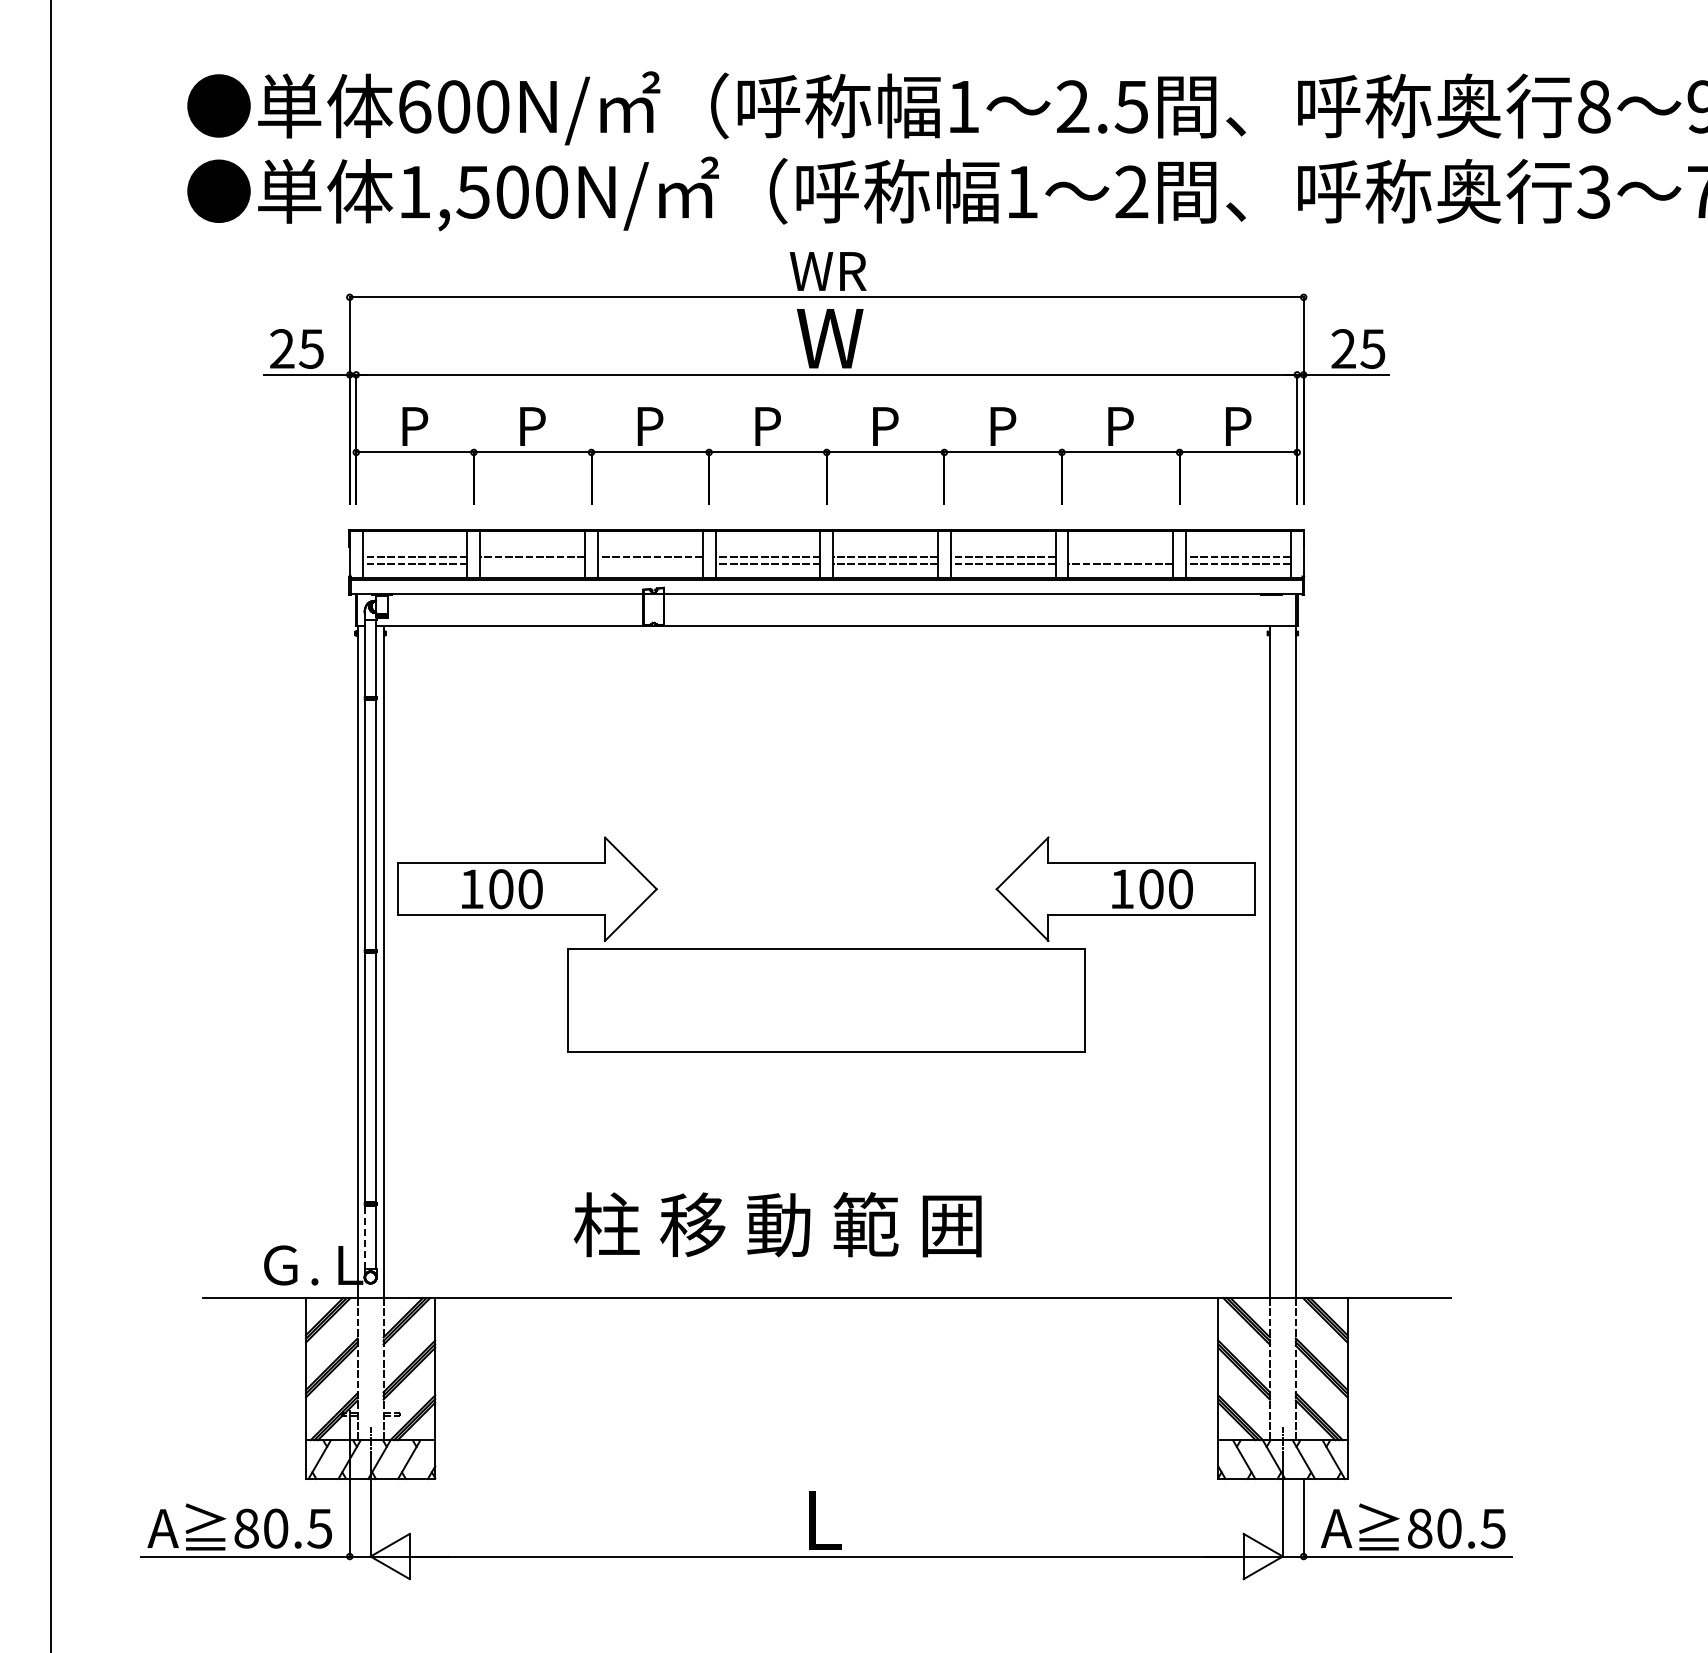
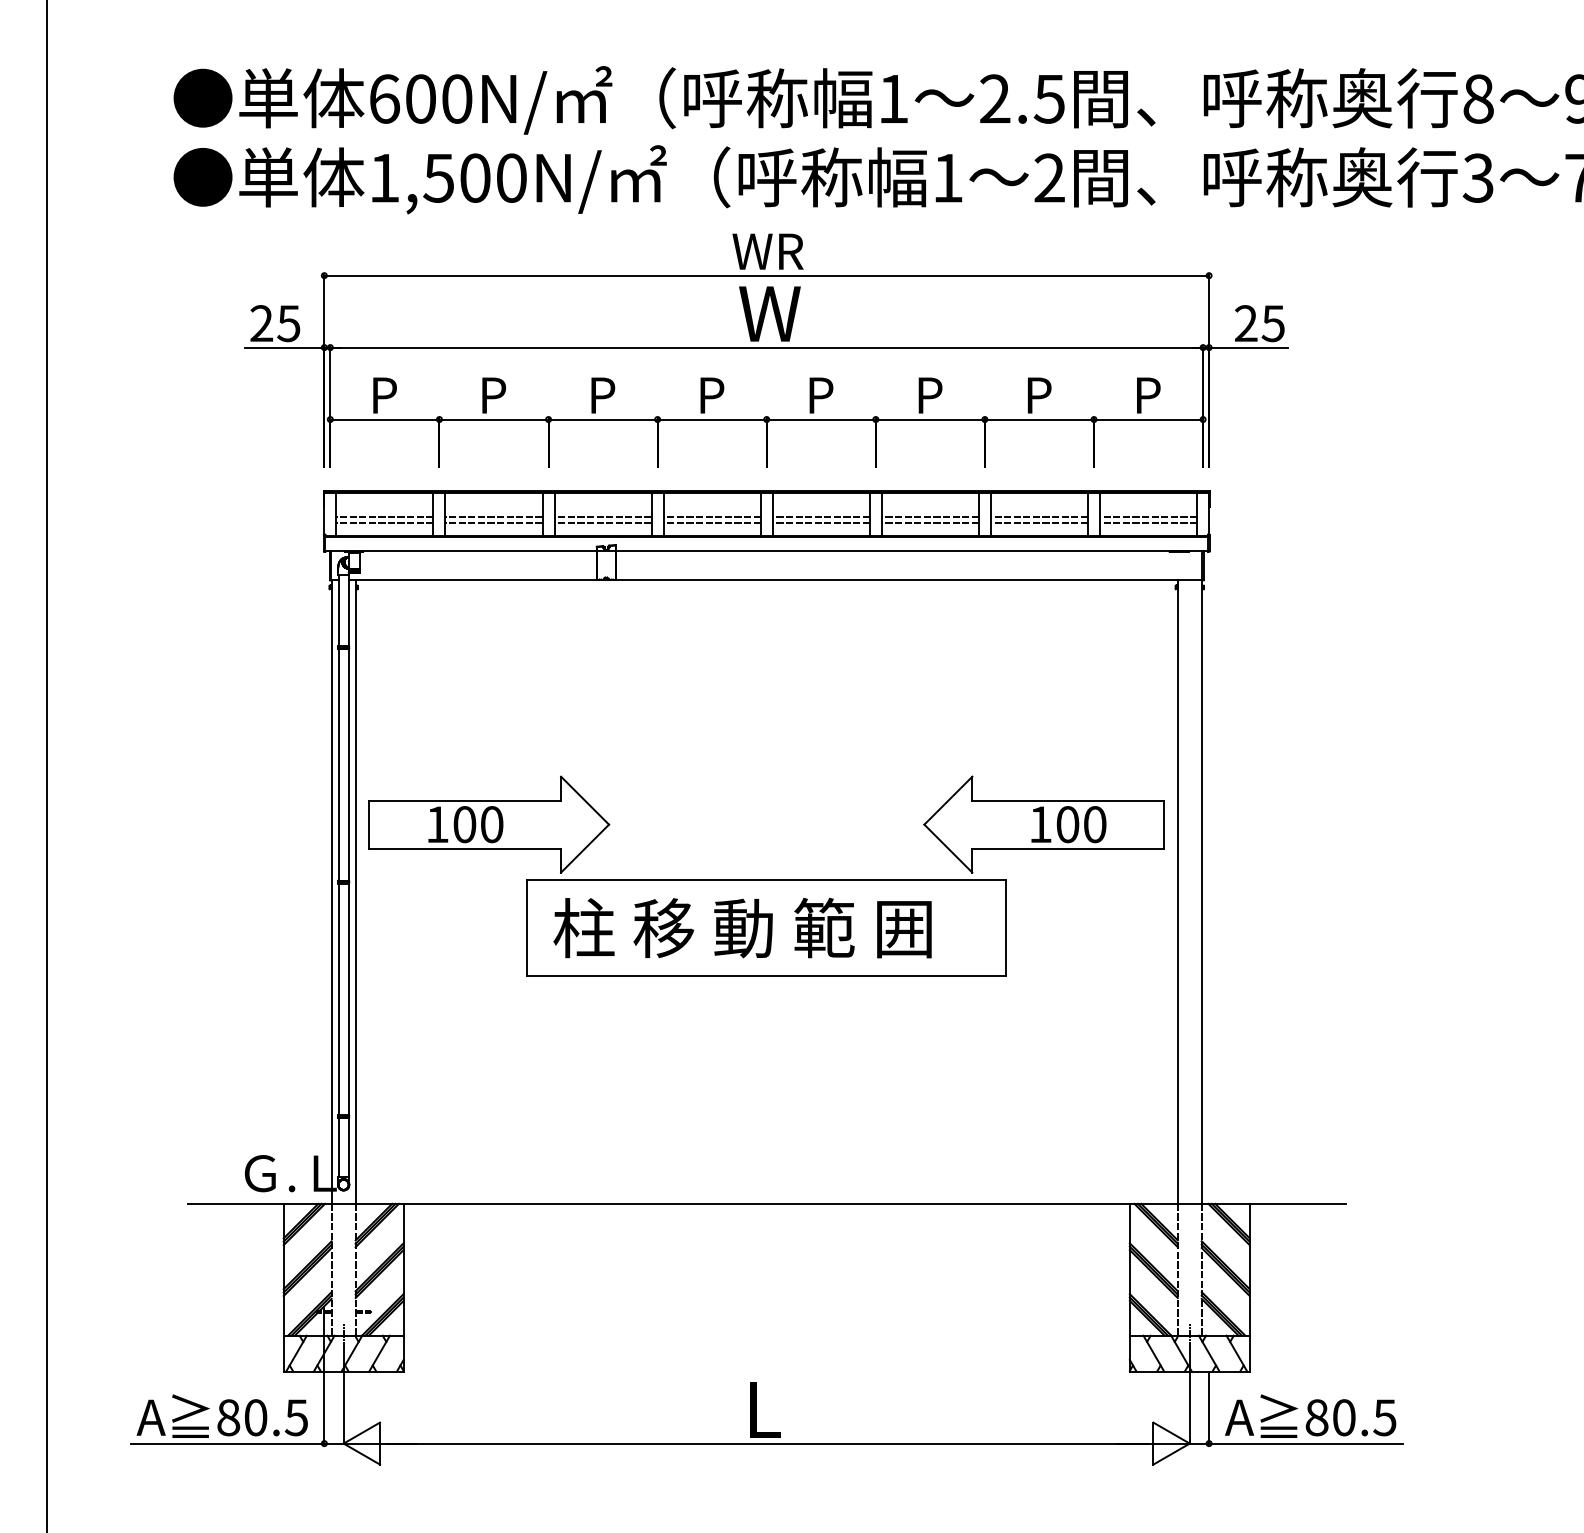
line: (1120, 557) -> (1039, 517), added
line: (532, 564) -> (493, 523), added
line: (649, 564) -> (602, 523), added
text: (777, 1224) -> (742, 927), moved
line: (365, 1237) -> (338, 1147), dashed -> solid

